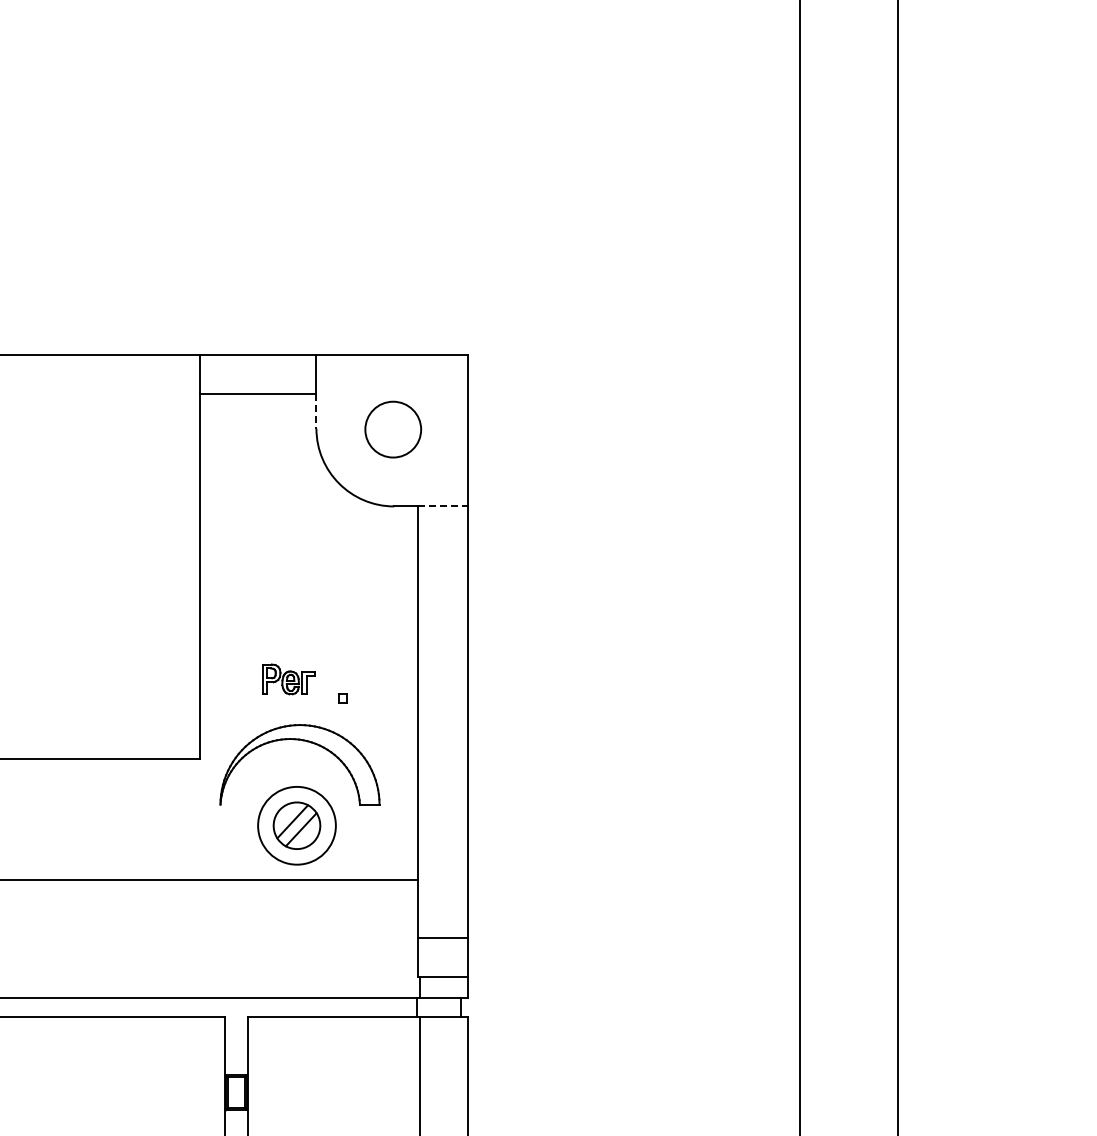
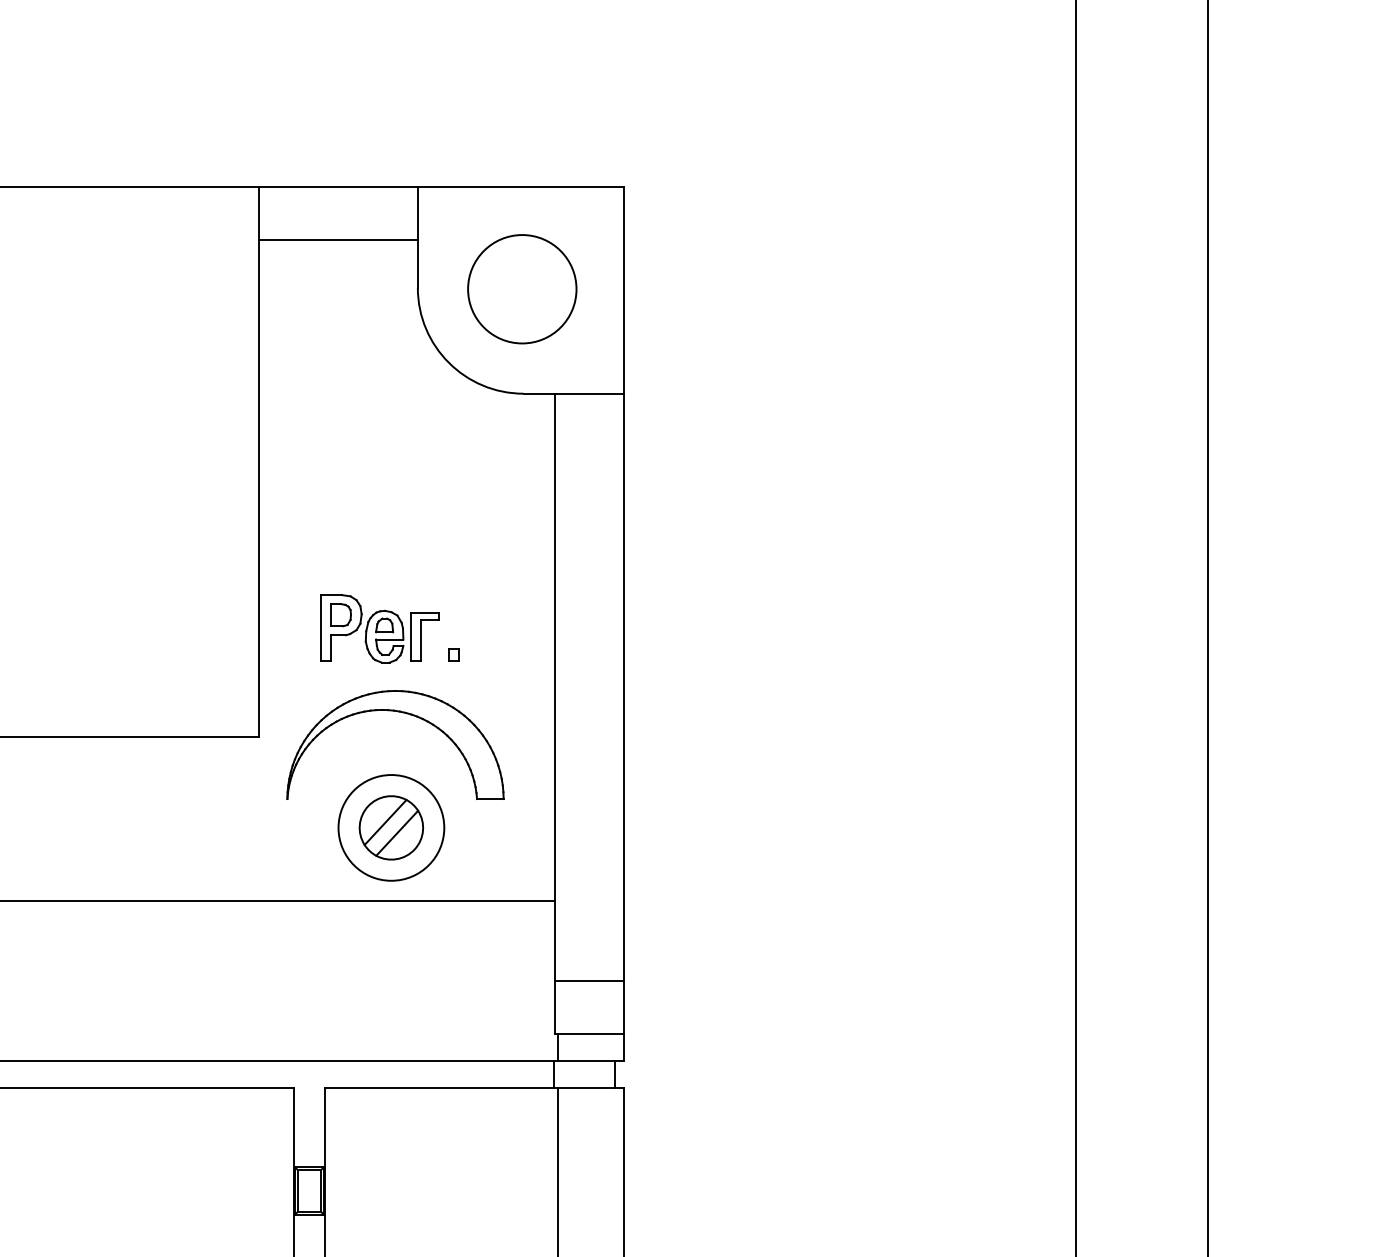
line: (316, 411) -> (417, 264), dashed -> solid
circle: (393, 429) -> (522, 289), size x1.43
line: (443, 506) -> (590, 393), dashed -> solid
part: (288, 679) -> (379, 629), size x1.67

